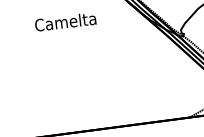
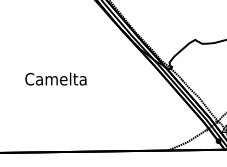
text: (65, 21) -> (55, 78), moved

